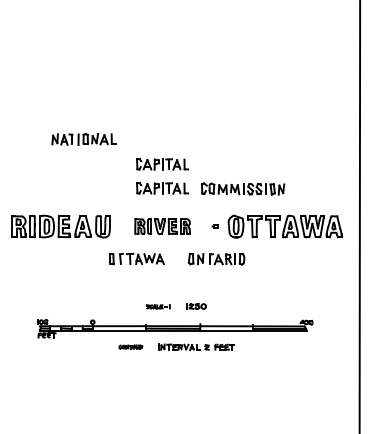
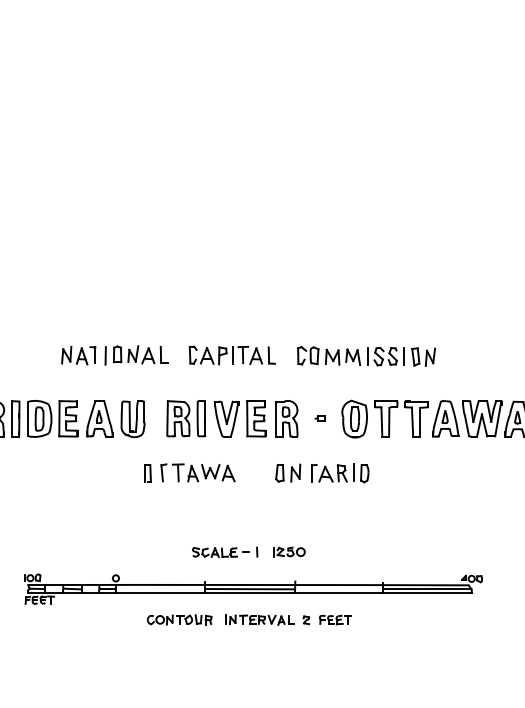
part: (83, 139) -> (113, 355), moved
part: (162, 164) -> (232, 315), removed
part: (162, 226) -> (232, 418), size x1.43
part: (158, 306) -> (225, 552), size x1.67
part: (130, 346) -> (178, 618), size x1.67

